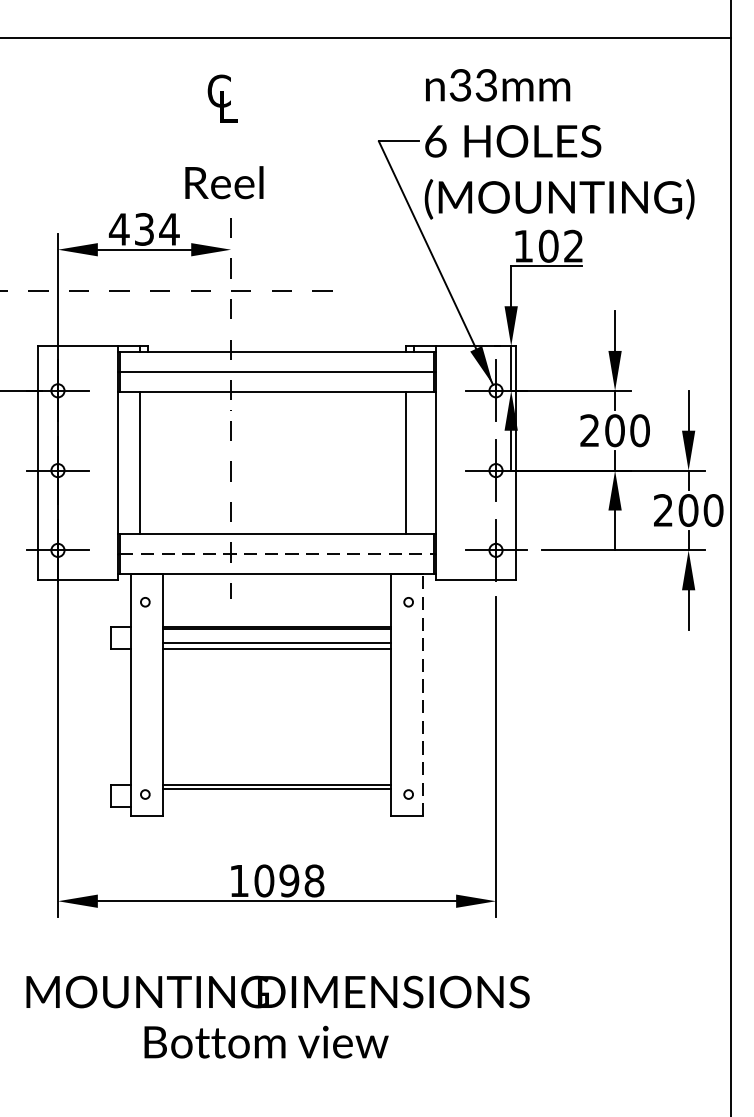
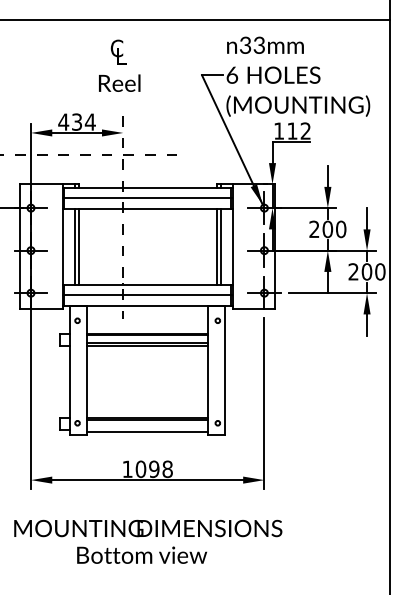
text: (224, 181) -> (119, 82), moved
text: (548, 245) -> (292, 130), 102 -> 112
line: (147, 462) -> (78, 246), added
line: (413, 462) -> (220, 246), added
line: (276, 554) -> (147, 295), dashed -> solid
line: (422, 695) -> (225, 370), dashed -> solid
line: (276, 809) -> (147, 431), added

